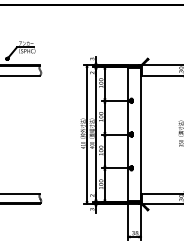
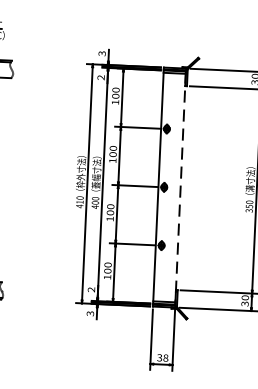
line: (140, 135) -> (179, 189), solid -> dashed

